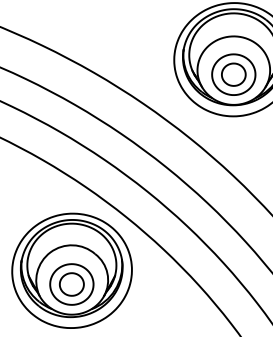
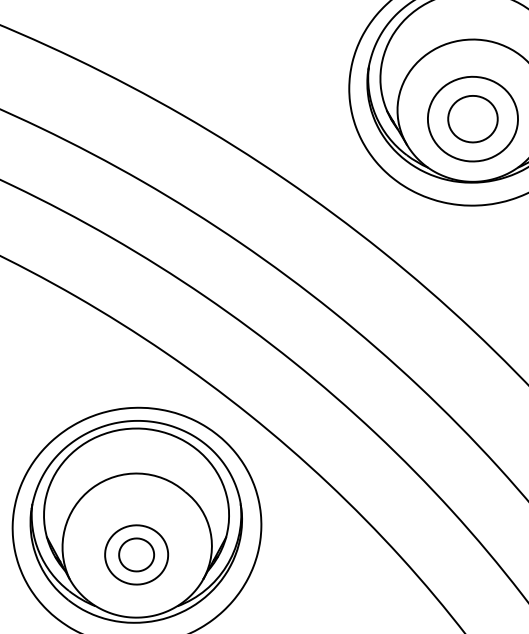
part: (71, 284) -> (135, 554), size x0.7

